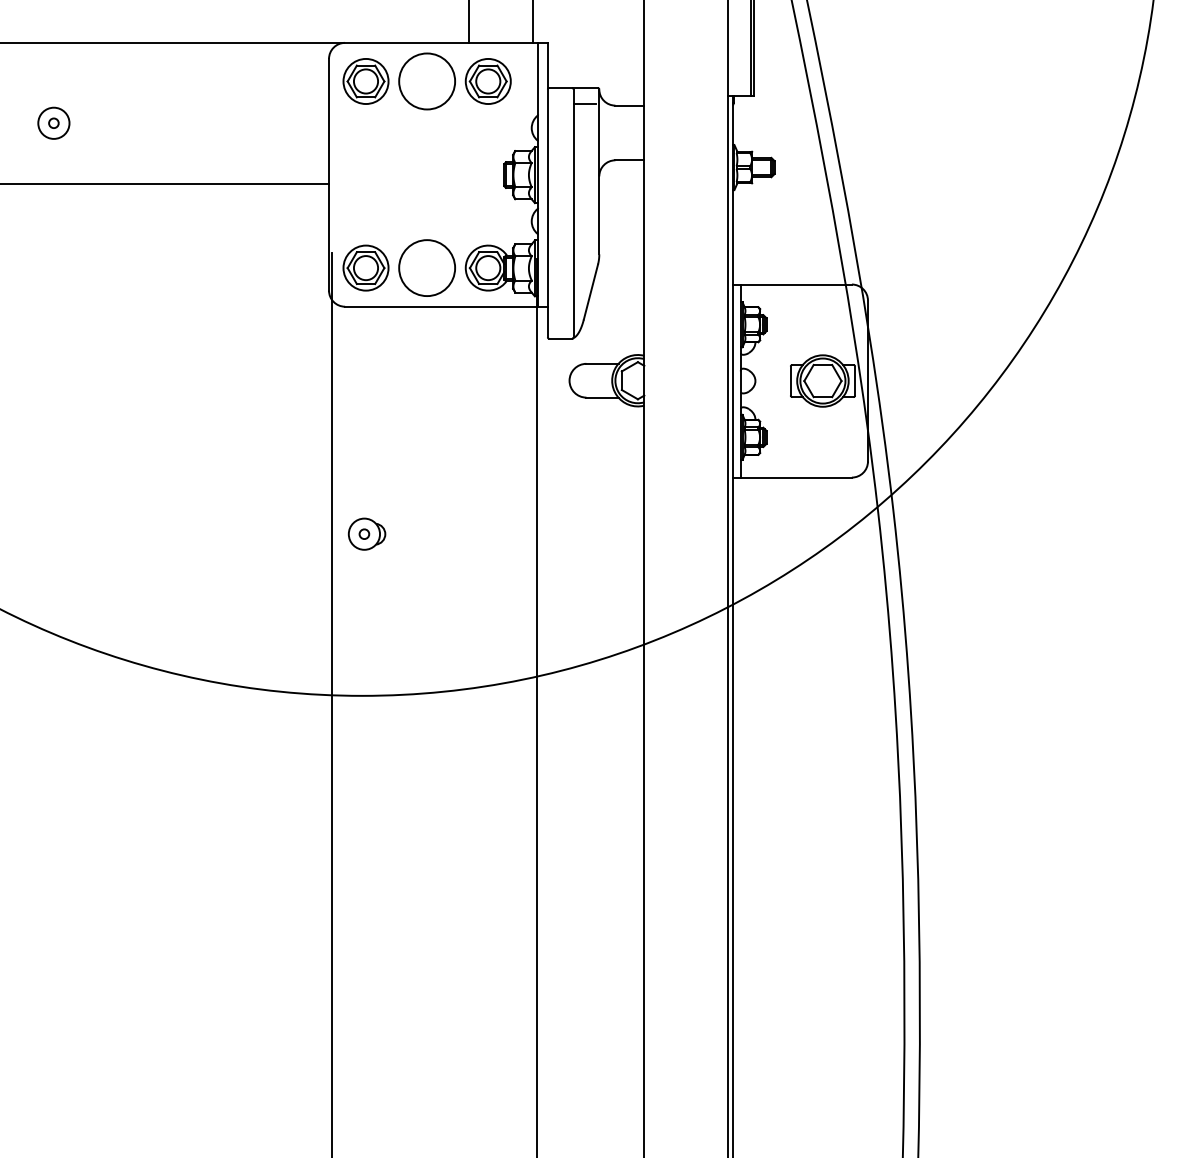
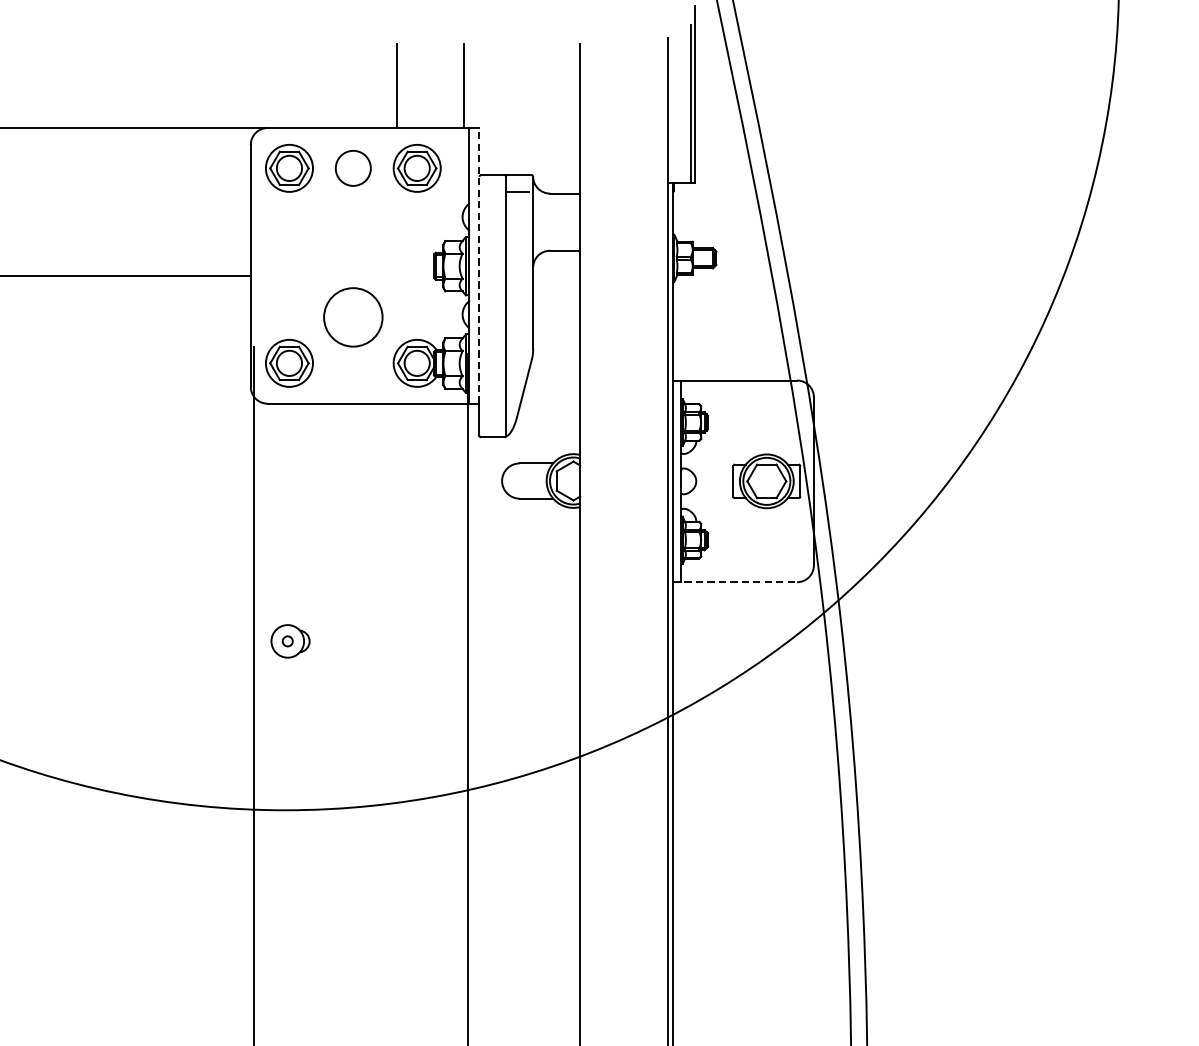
circle: (427, 81) -> (353, 168), size x0.6
line: (547, 174) -> (479, 265), solid -> dashed
circle: (426, 267) -> (352, 316), moved
line: (792, 477) -> (735, 582), solid -> dashed

